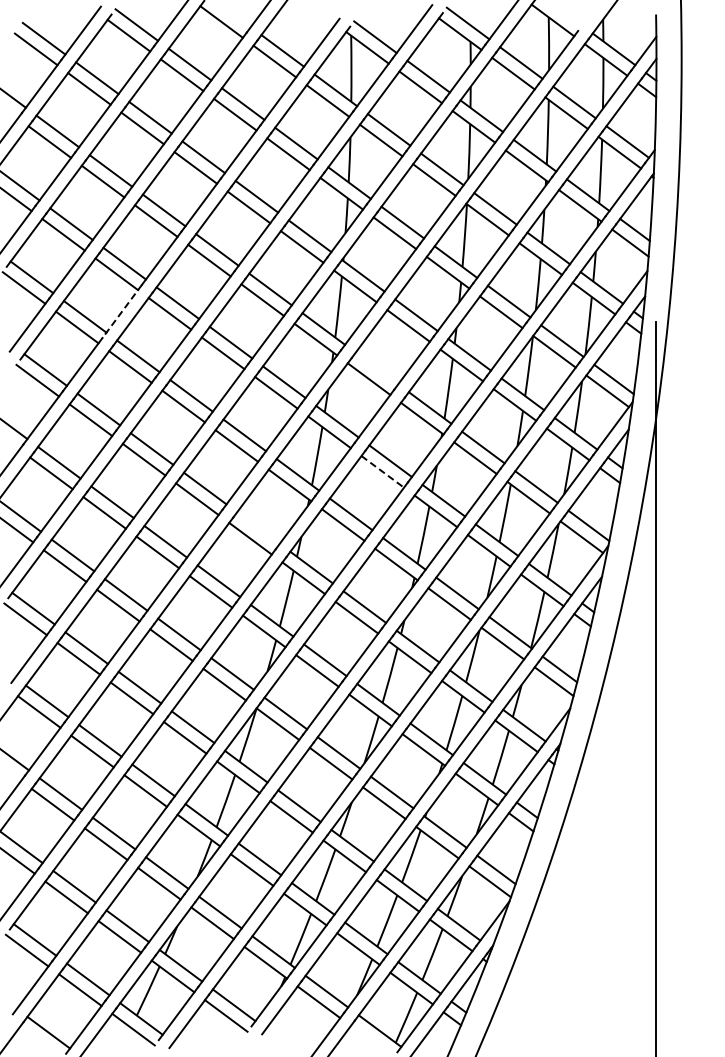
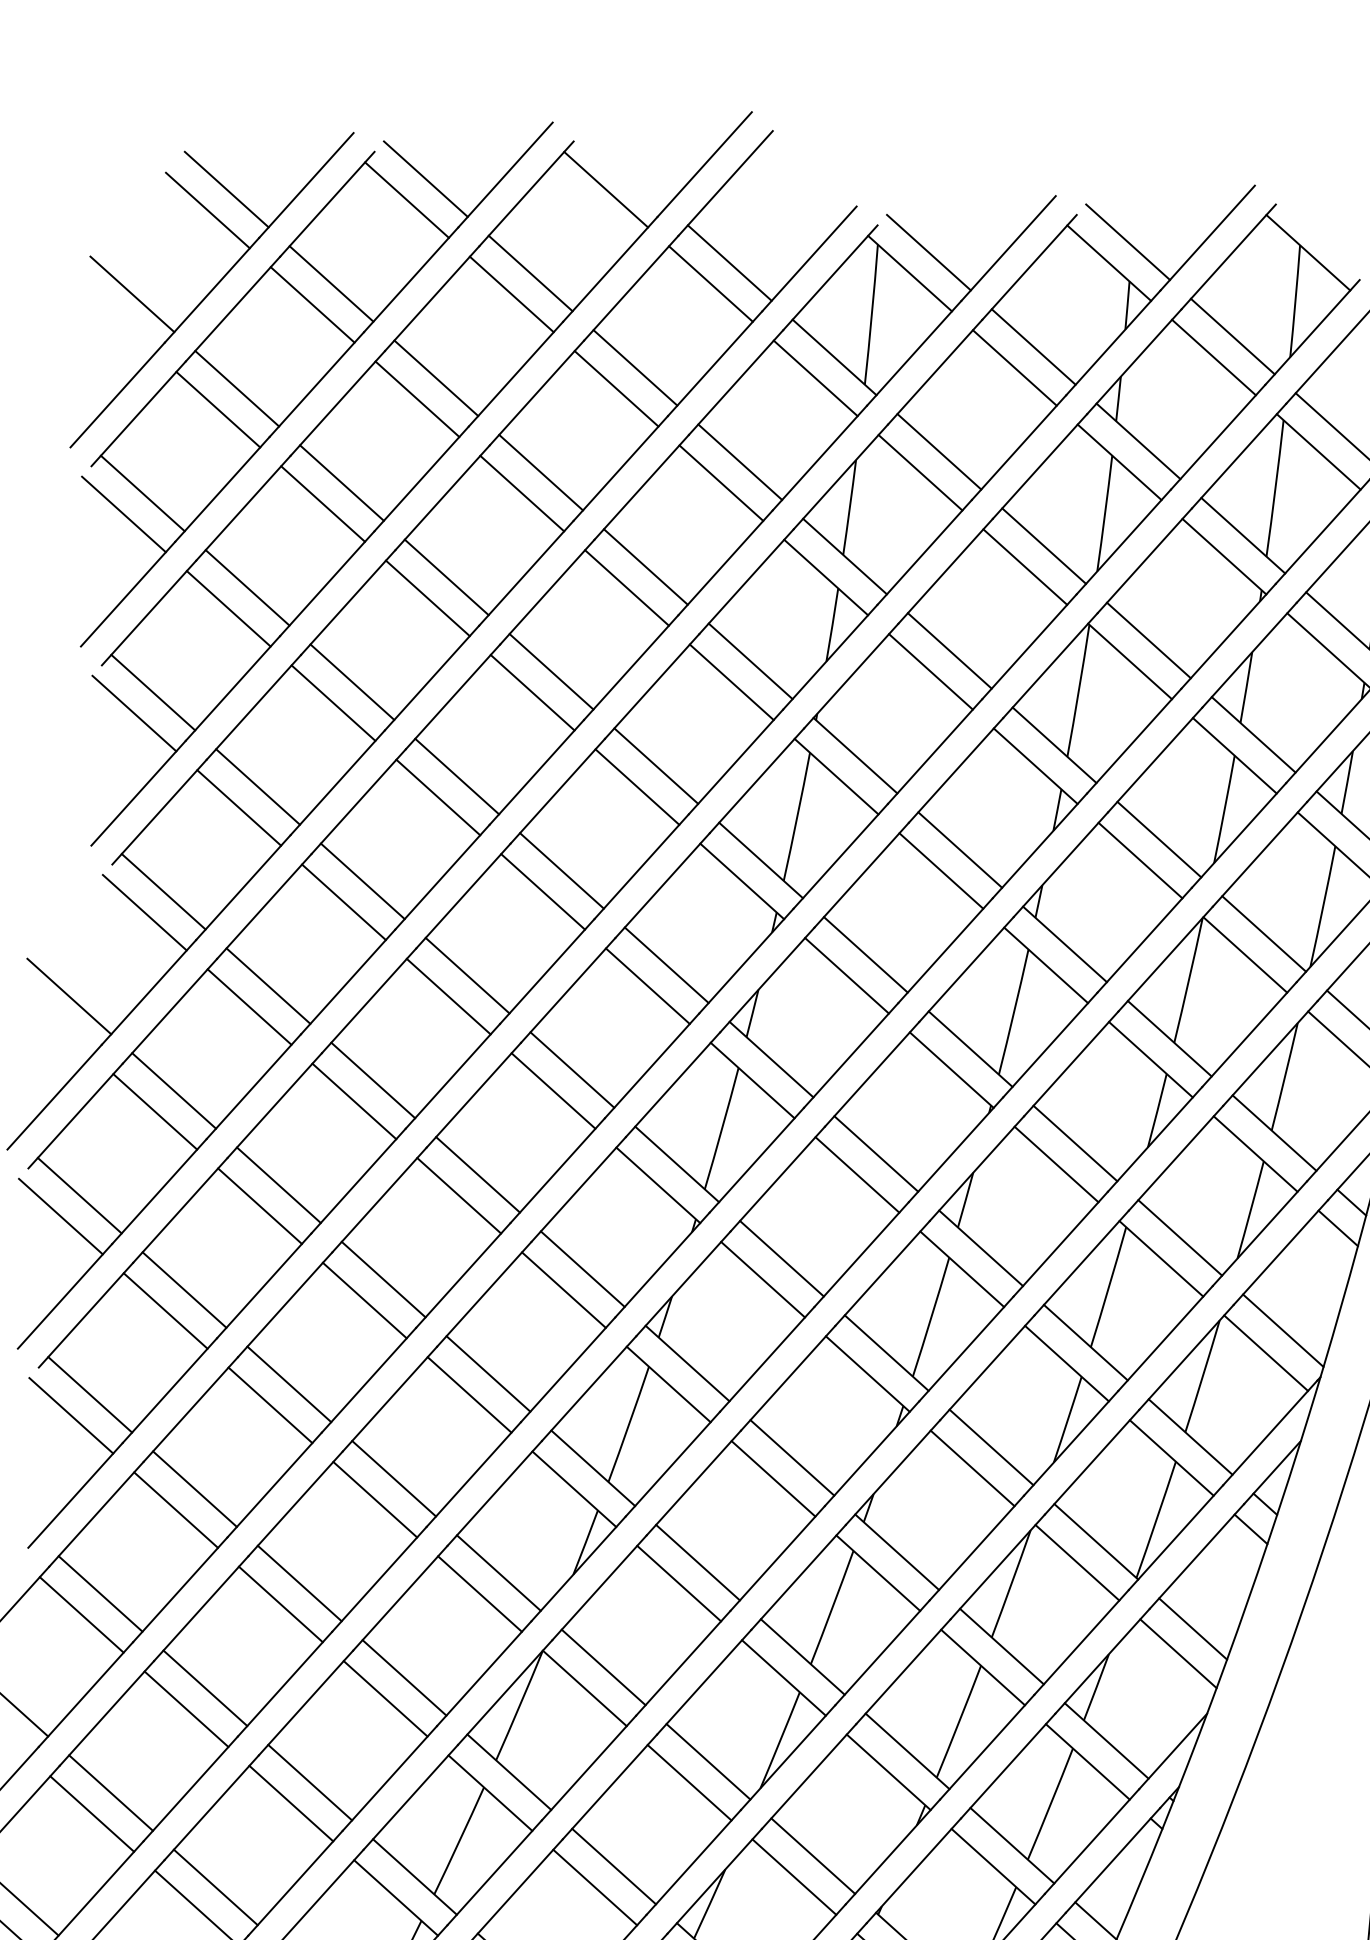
line: (121, 311) -> (336, 782), dashed -> solid
line: (376, 368) -> (864, 954), added
line: (382, 471) -> (856, 1174), dashed -> solid
line: (258, 527) -> (583, 1267), added

